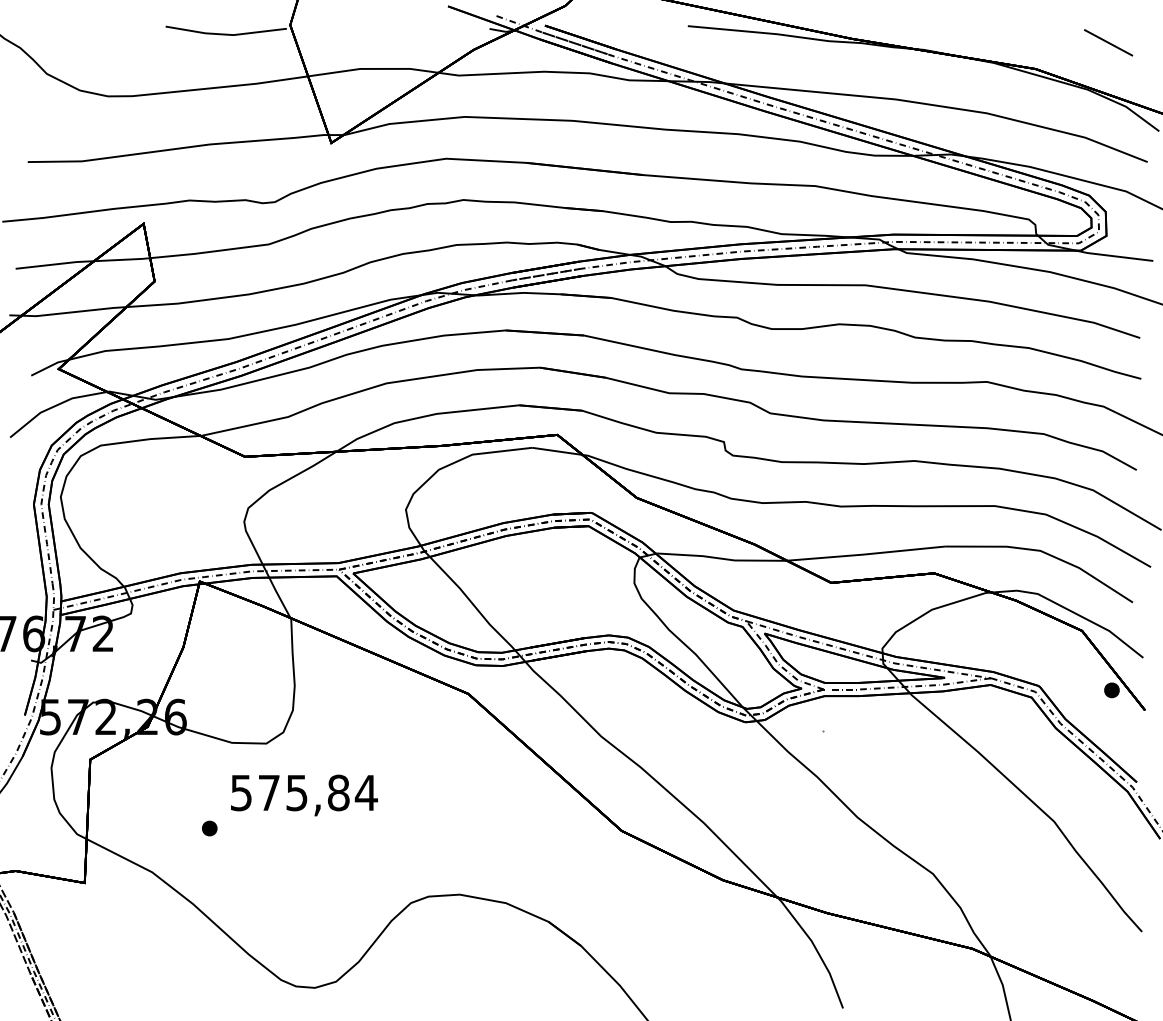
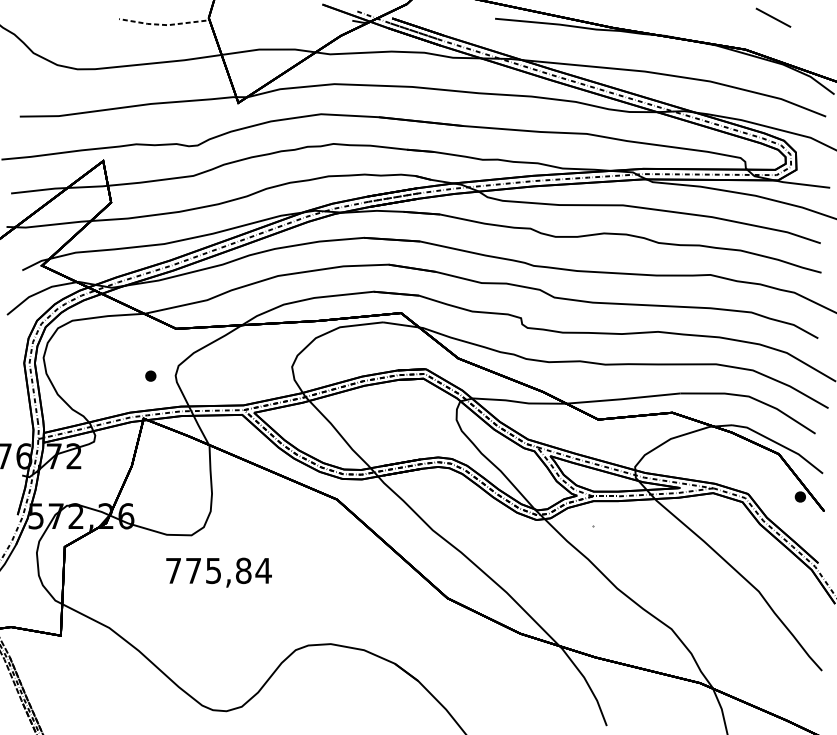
line: (225, 34) -> (162, 24), solid -> dashed
line: (1108, 42) -> (773, 17), moved
text: (241, 793) -> (173, 571), 575,84 -> 775,84
part: (209, 828) -> (150, 376), moved

